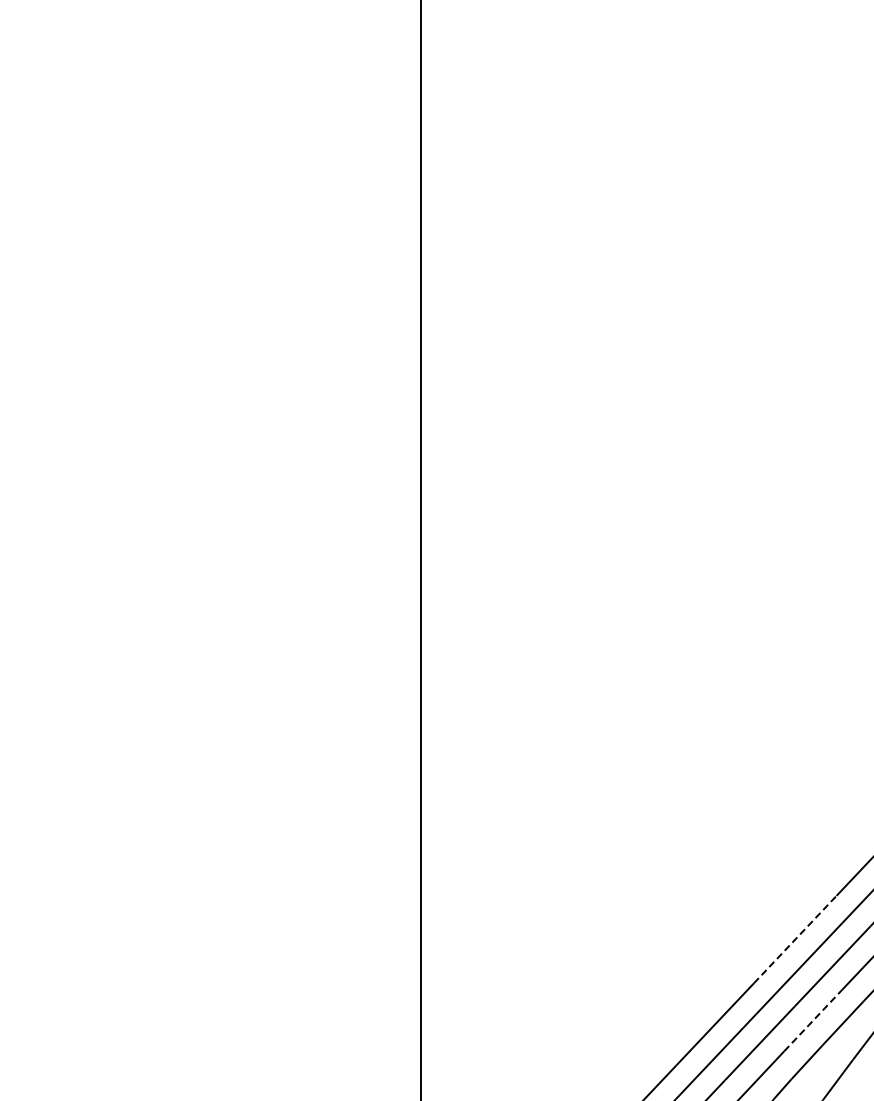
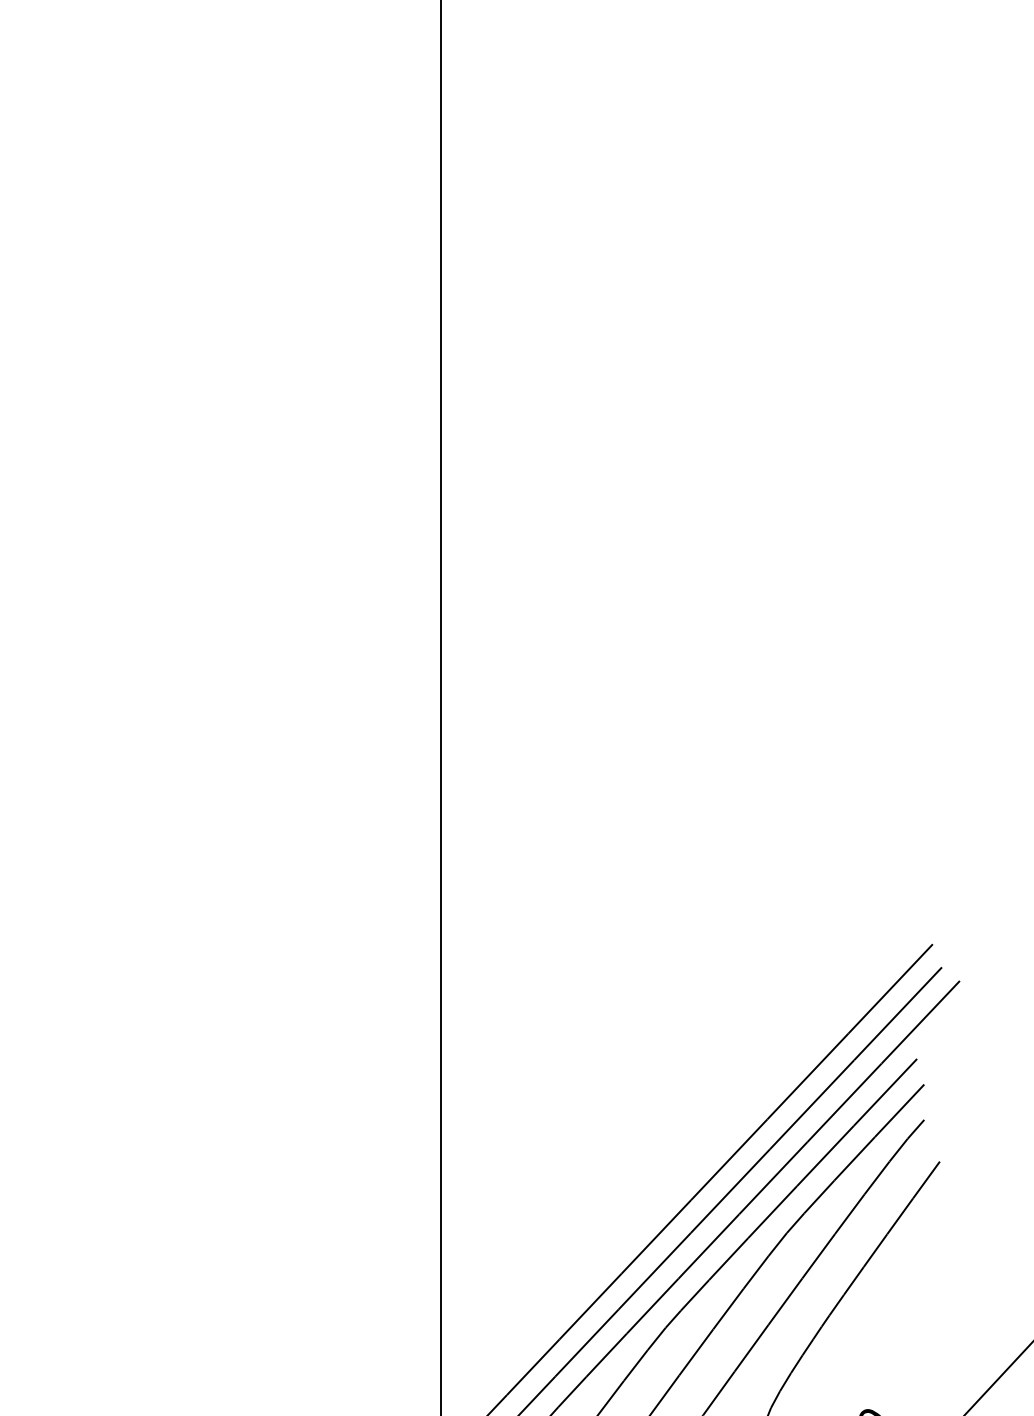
line: (795, 939) -> (808, 1076), dashed -> solid
line: (813, 1020) -> (825, 1155), dashed -> solid

